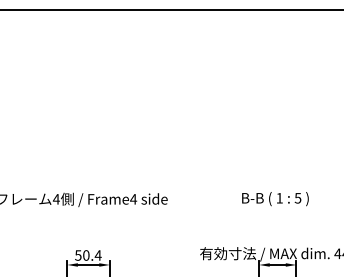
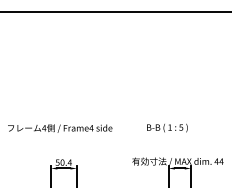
text: (275, 198) -> (167, 127), moved

